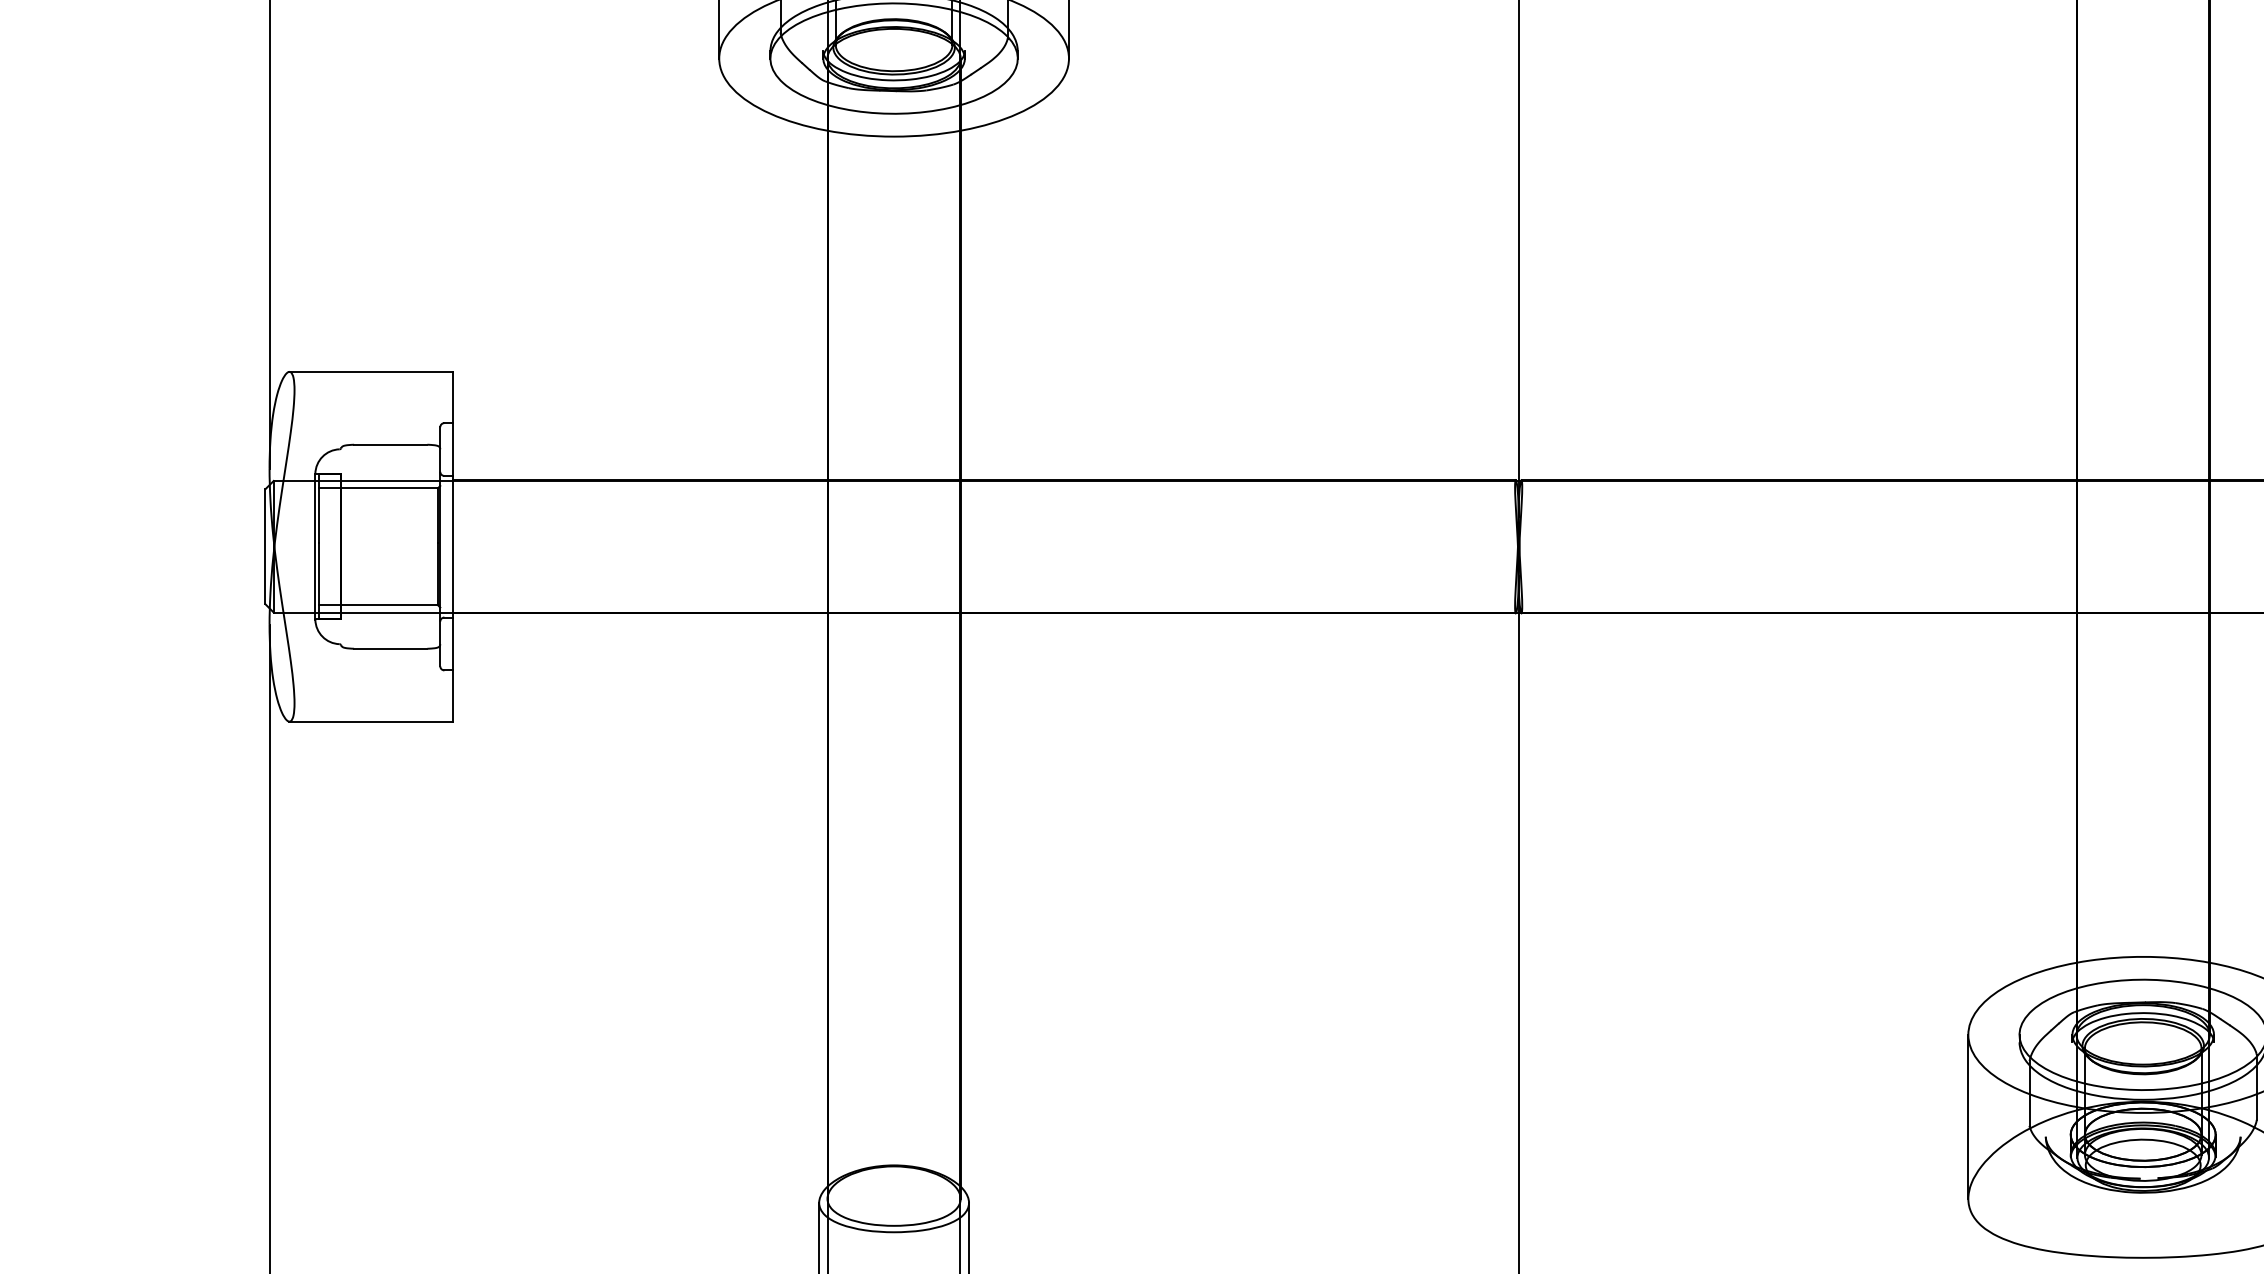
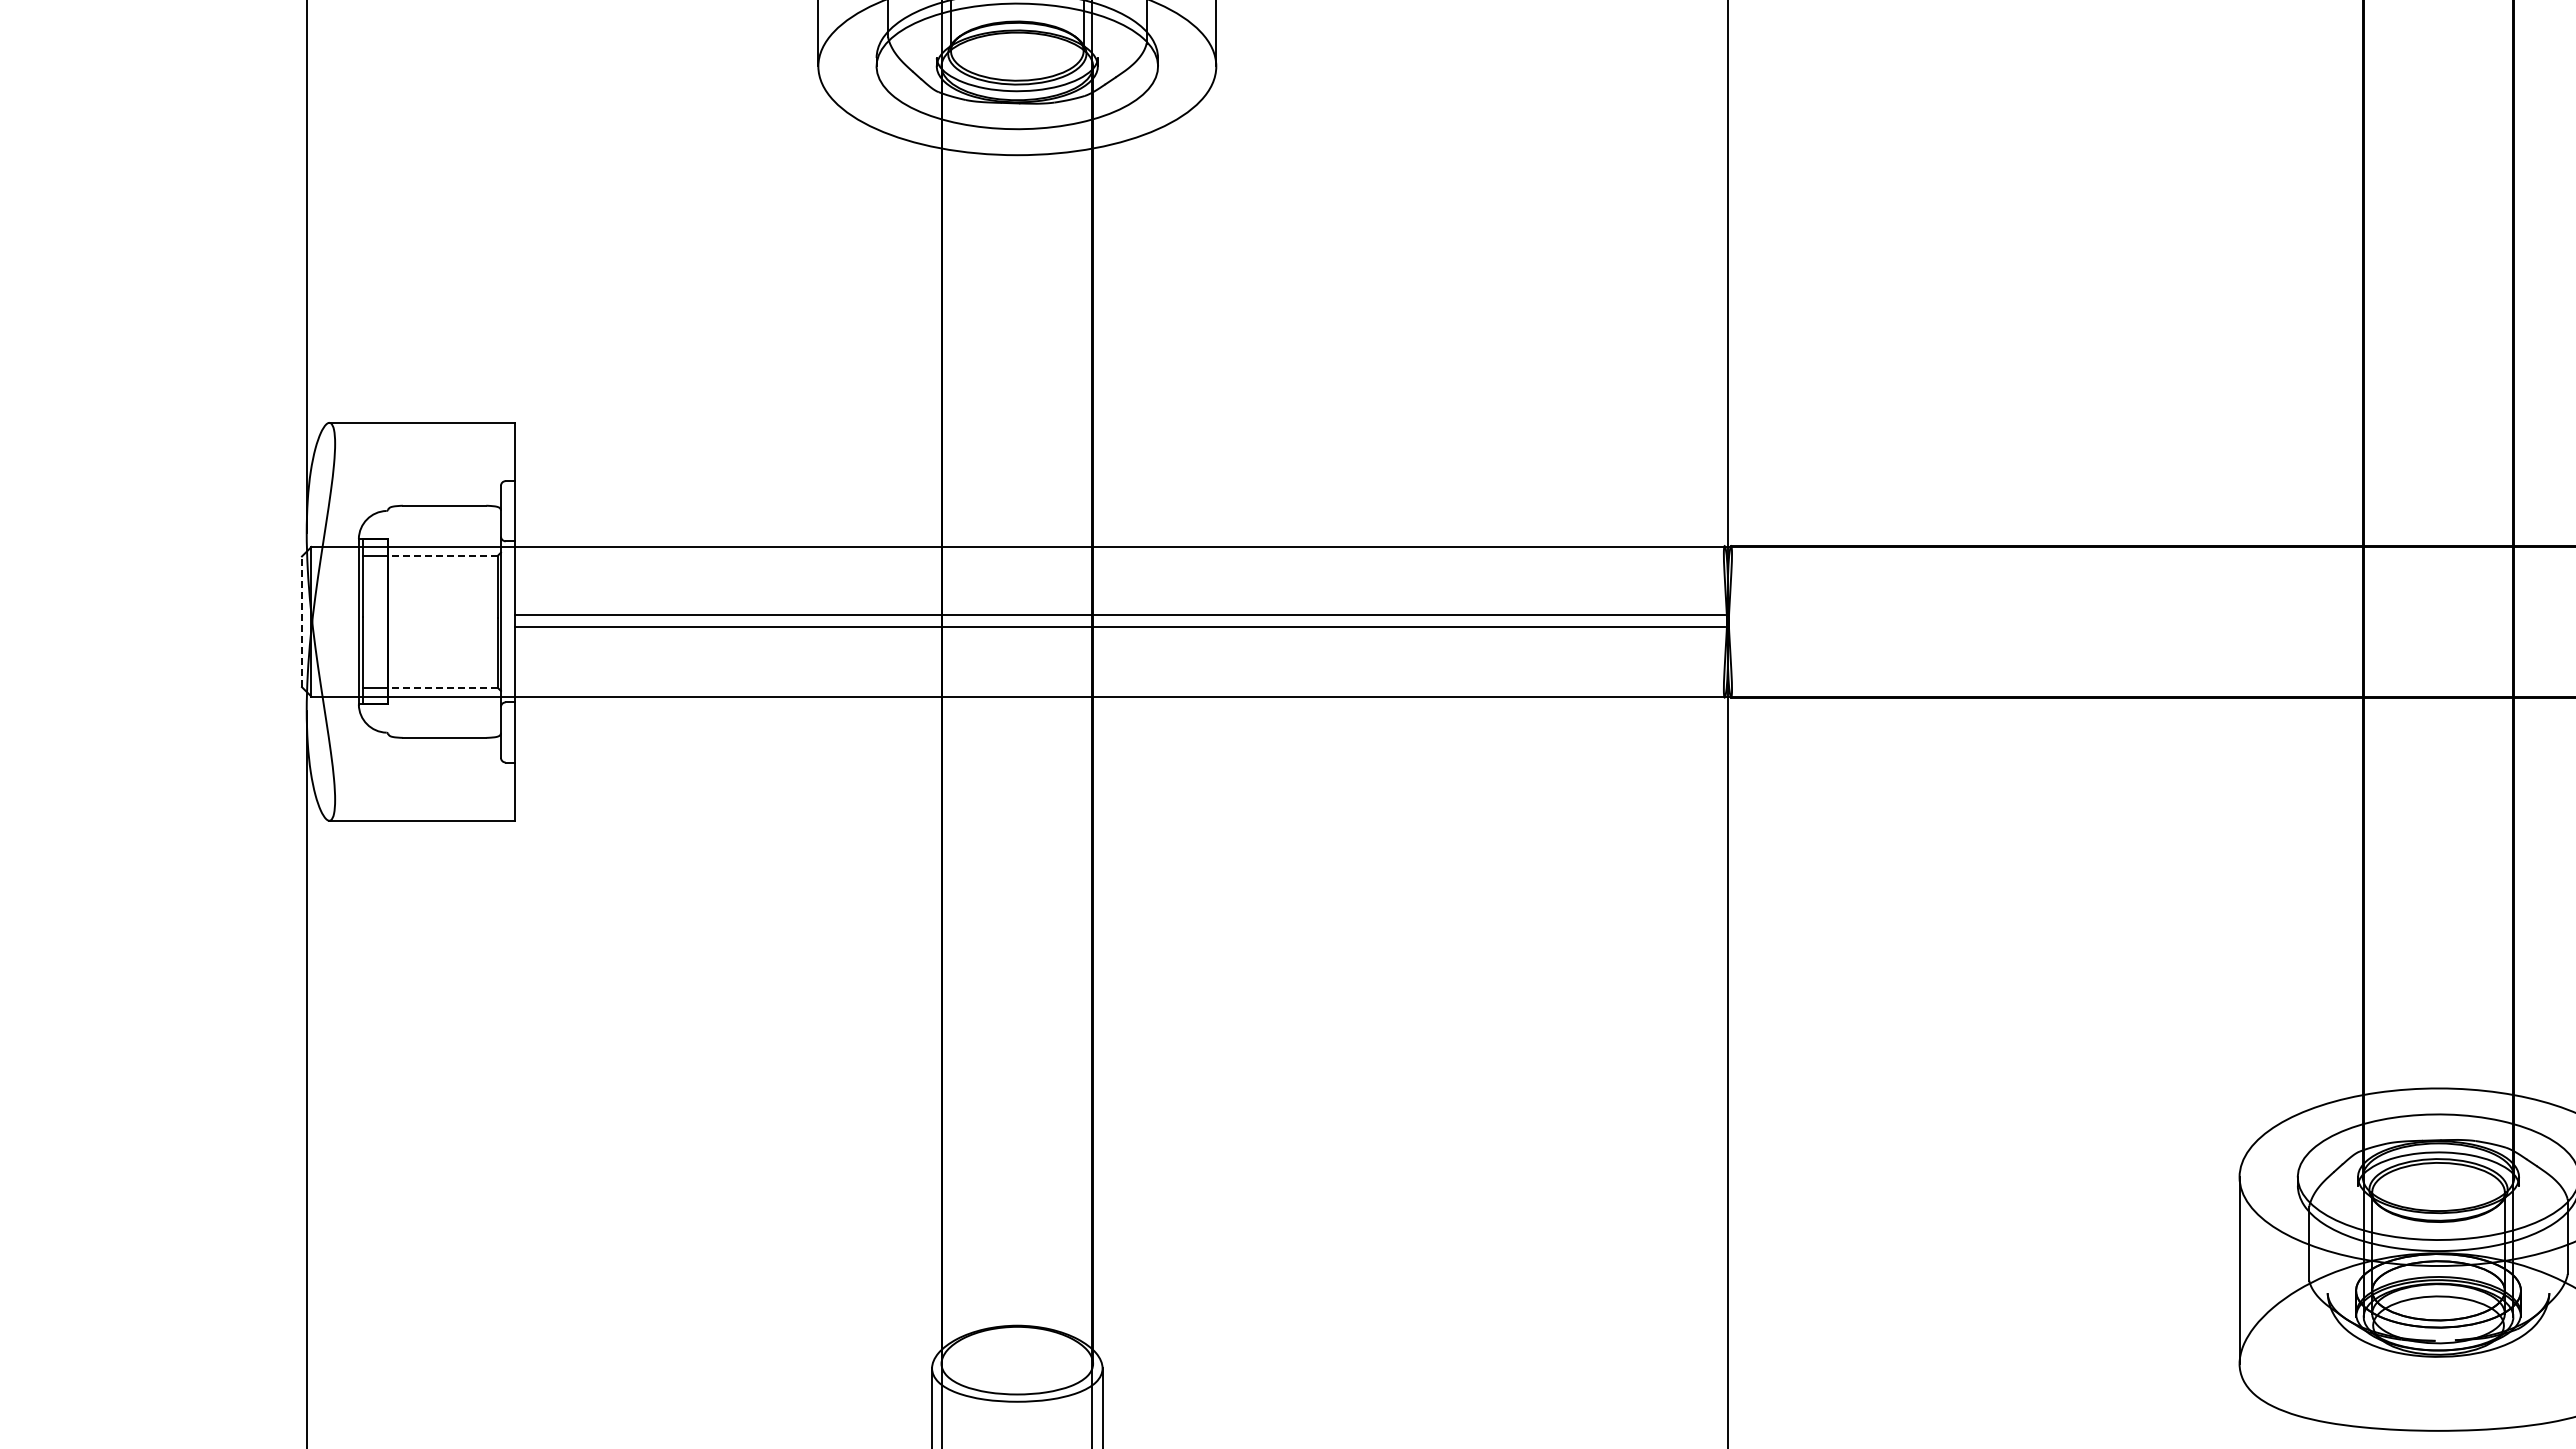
line: (983, 480) -> (1119, 615), moved
line: (389, 488) -> (443, 555), solid -> dashed
line: (264, 546) -> (301, 621), solid -> dashed
line: (389, 605) -> (443, 688), solid -> dashed
line: (983, 613) -> (1119, 626), moved

